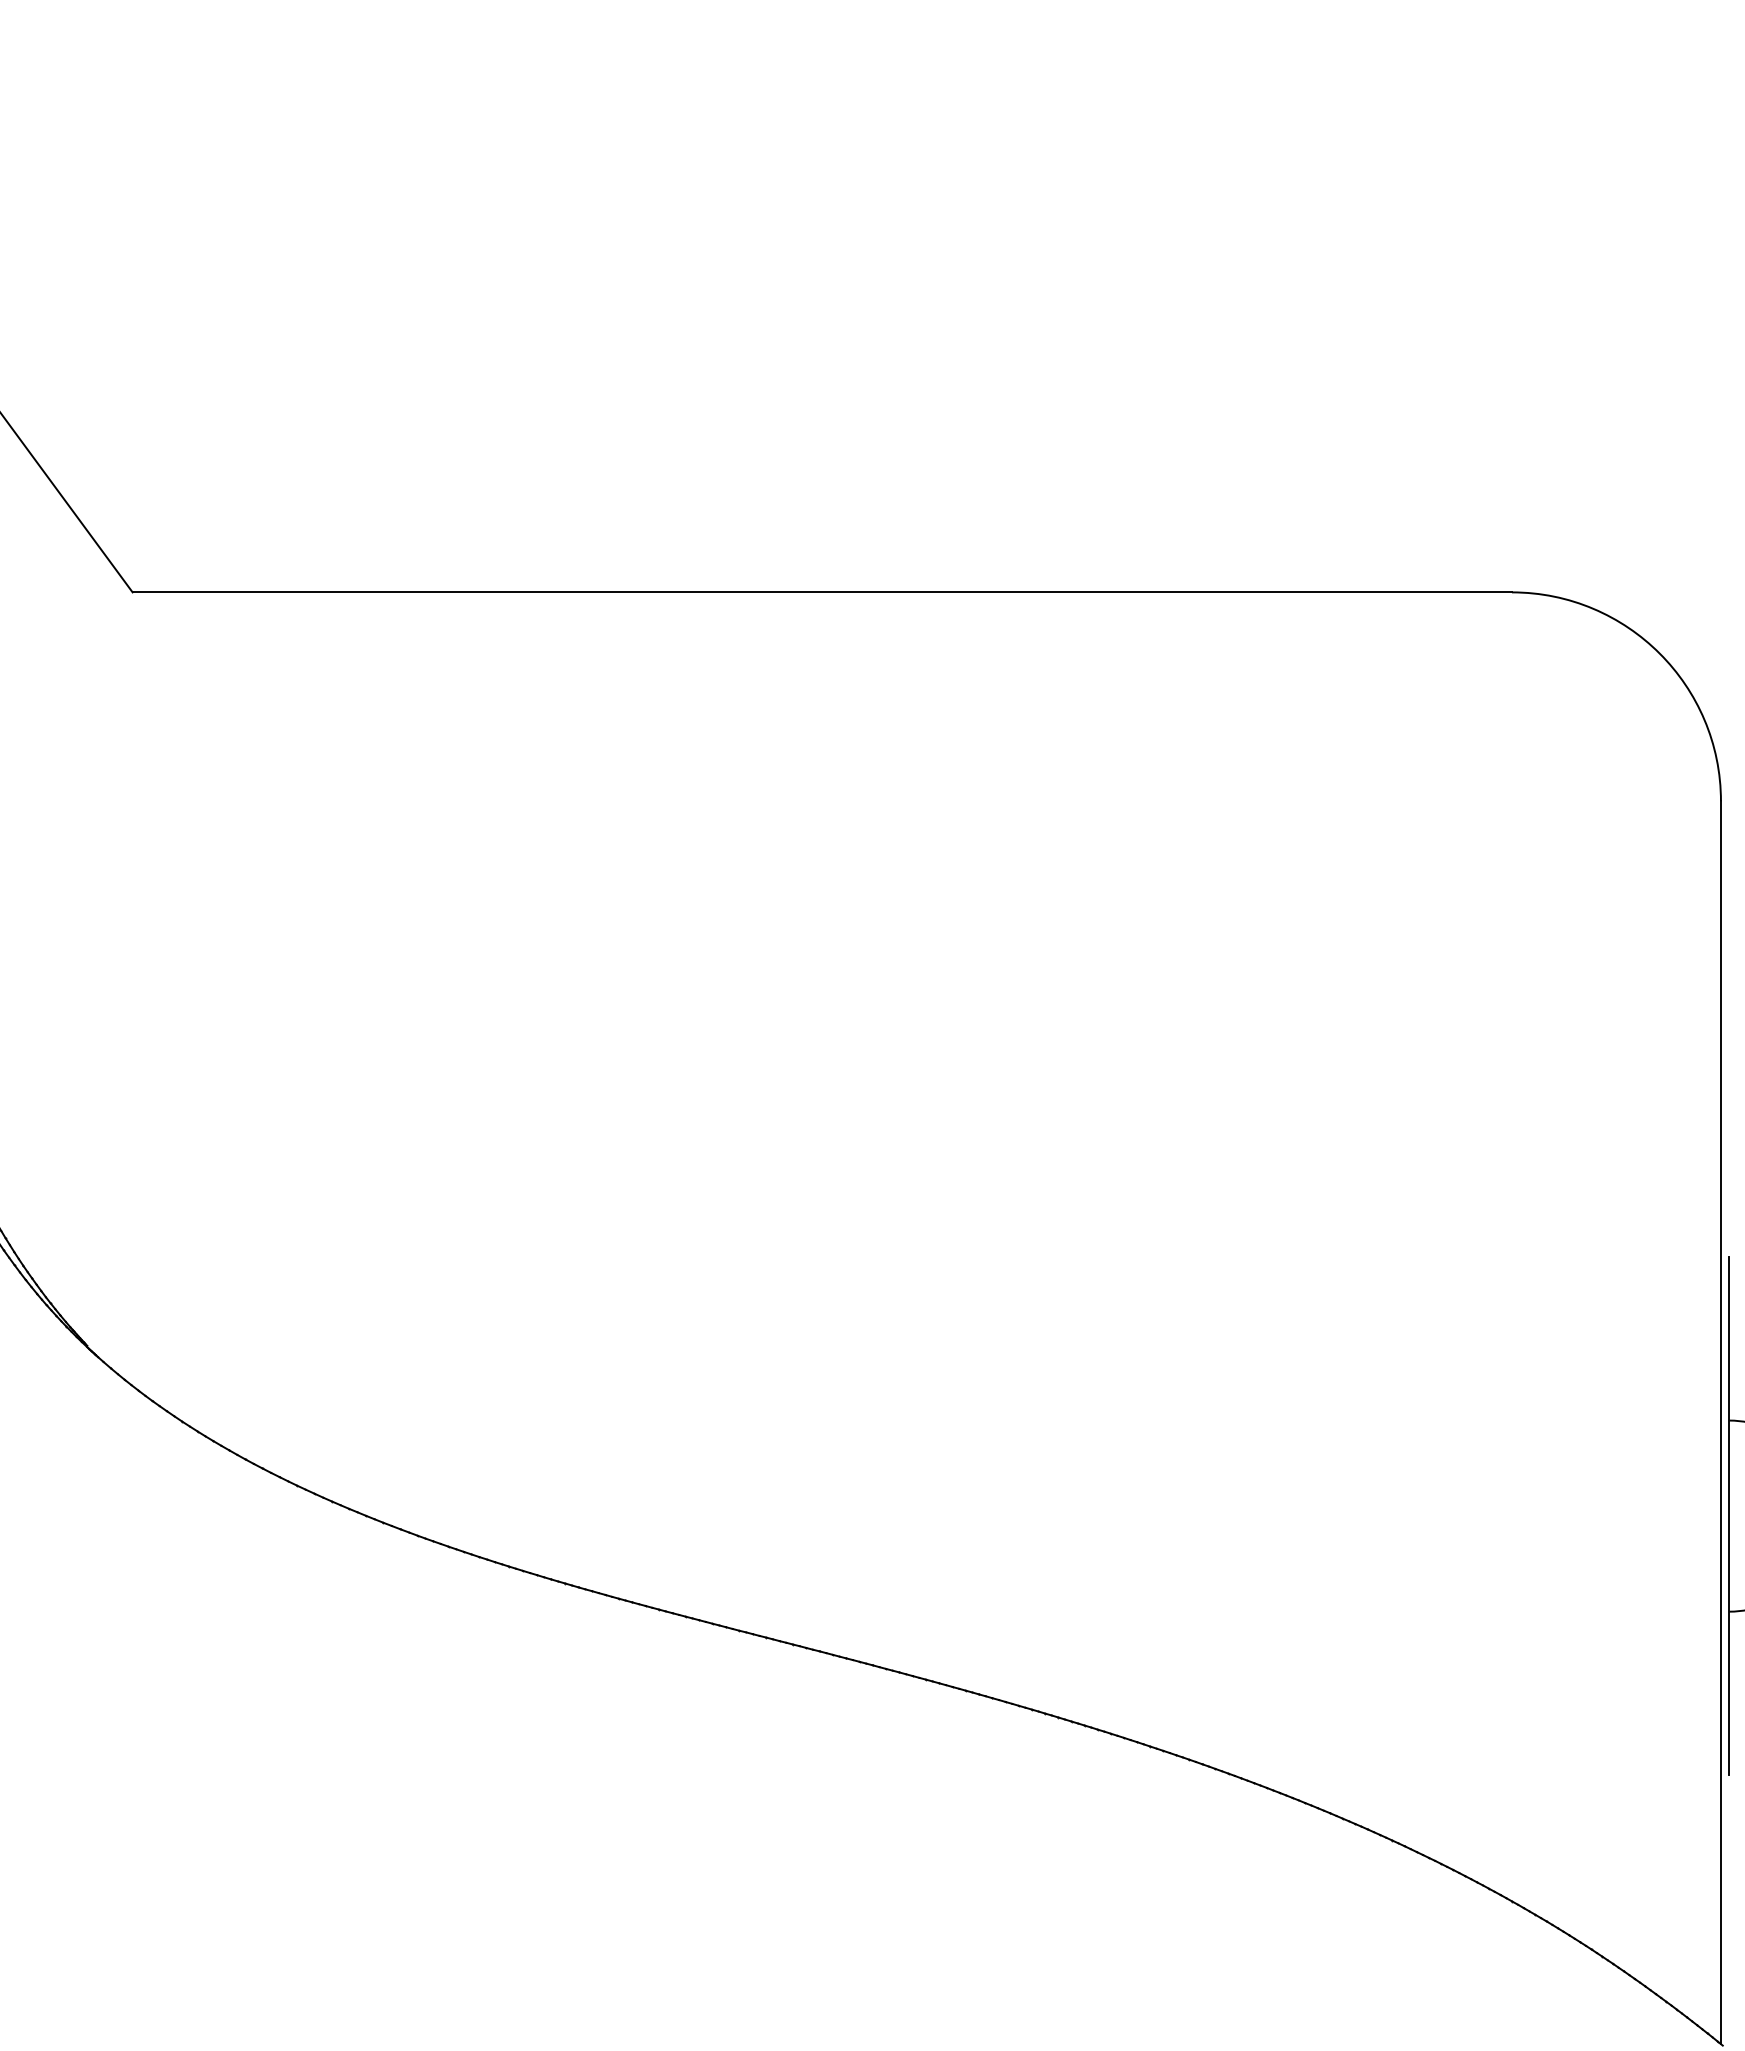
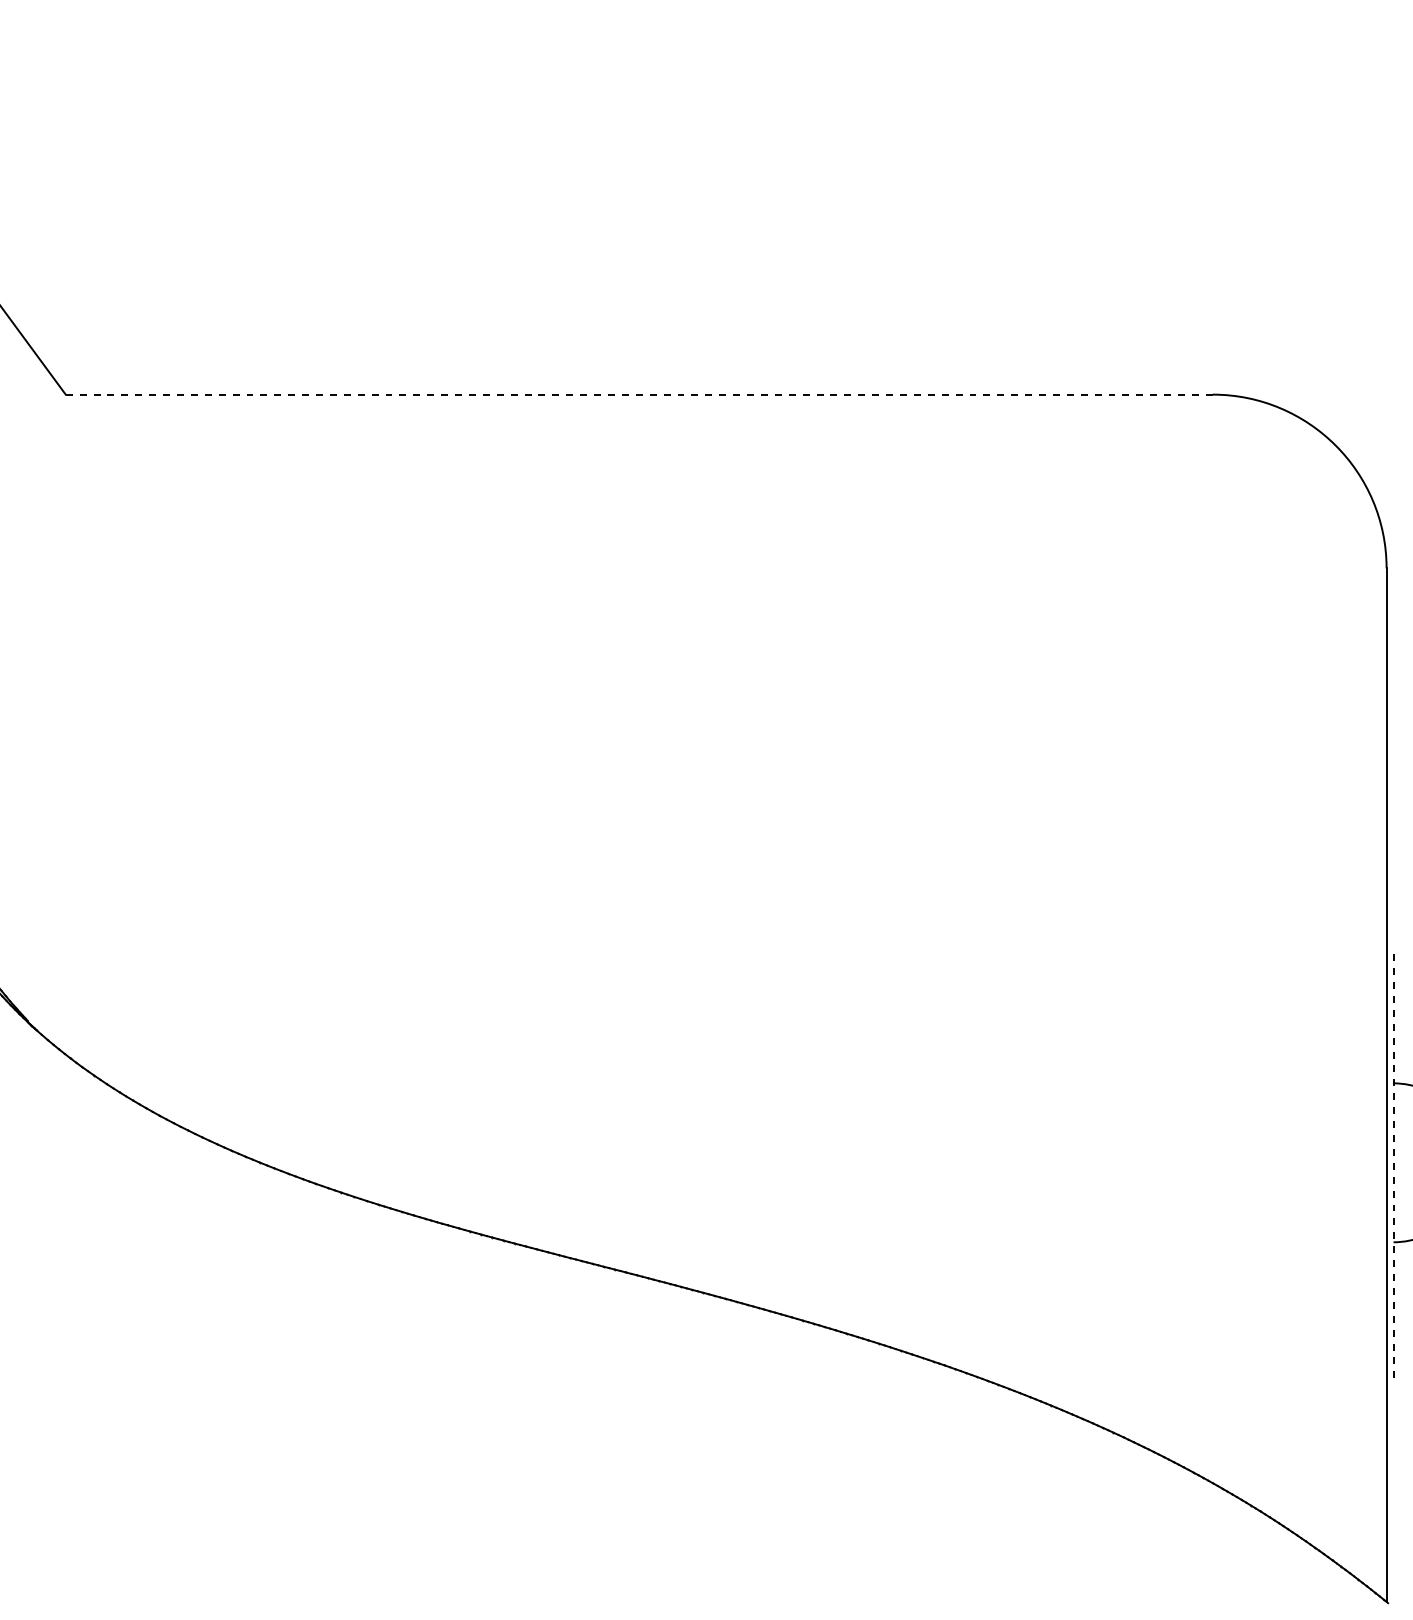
line: (822, 592) -> (639, 394), solid -> dashed
line: (1729, 1515) -> (1393, 1162), solid -> dashed

